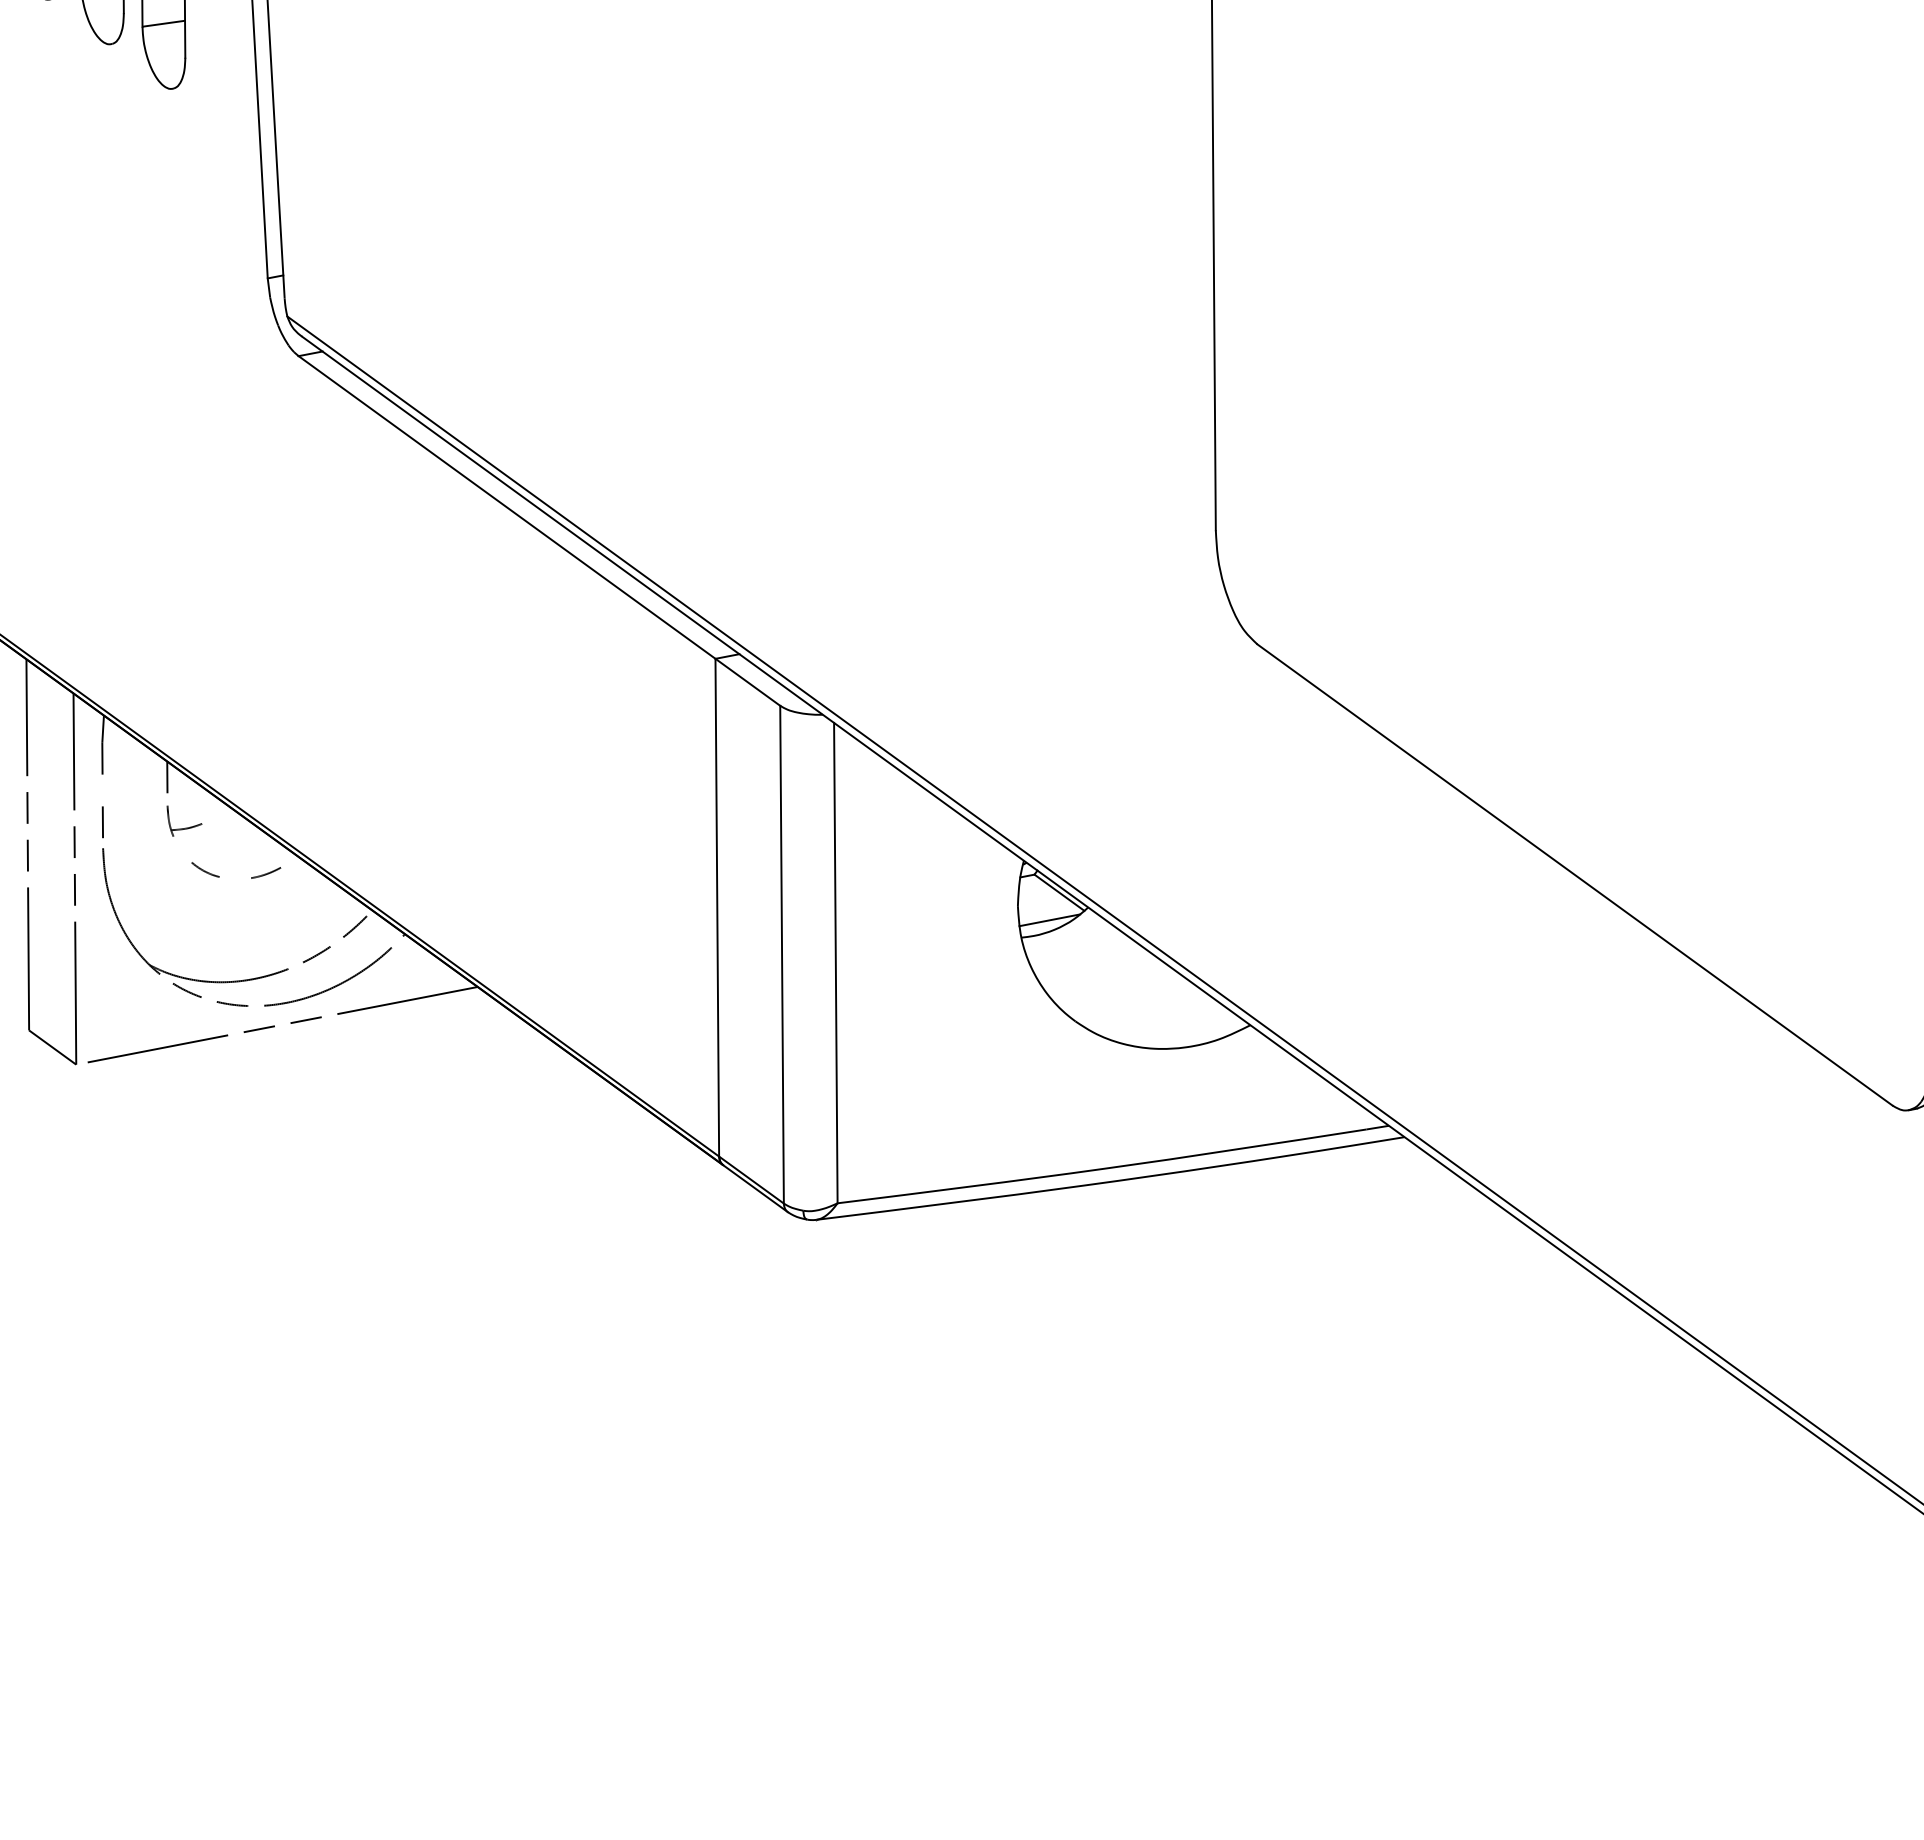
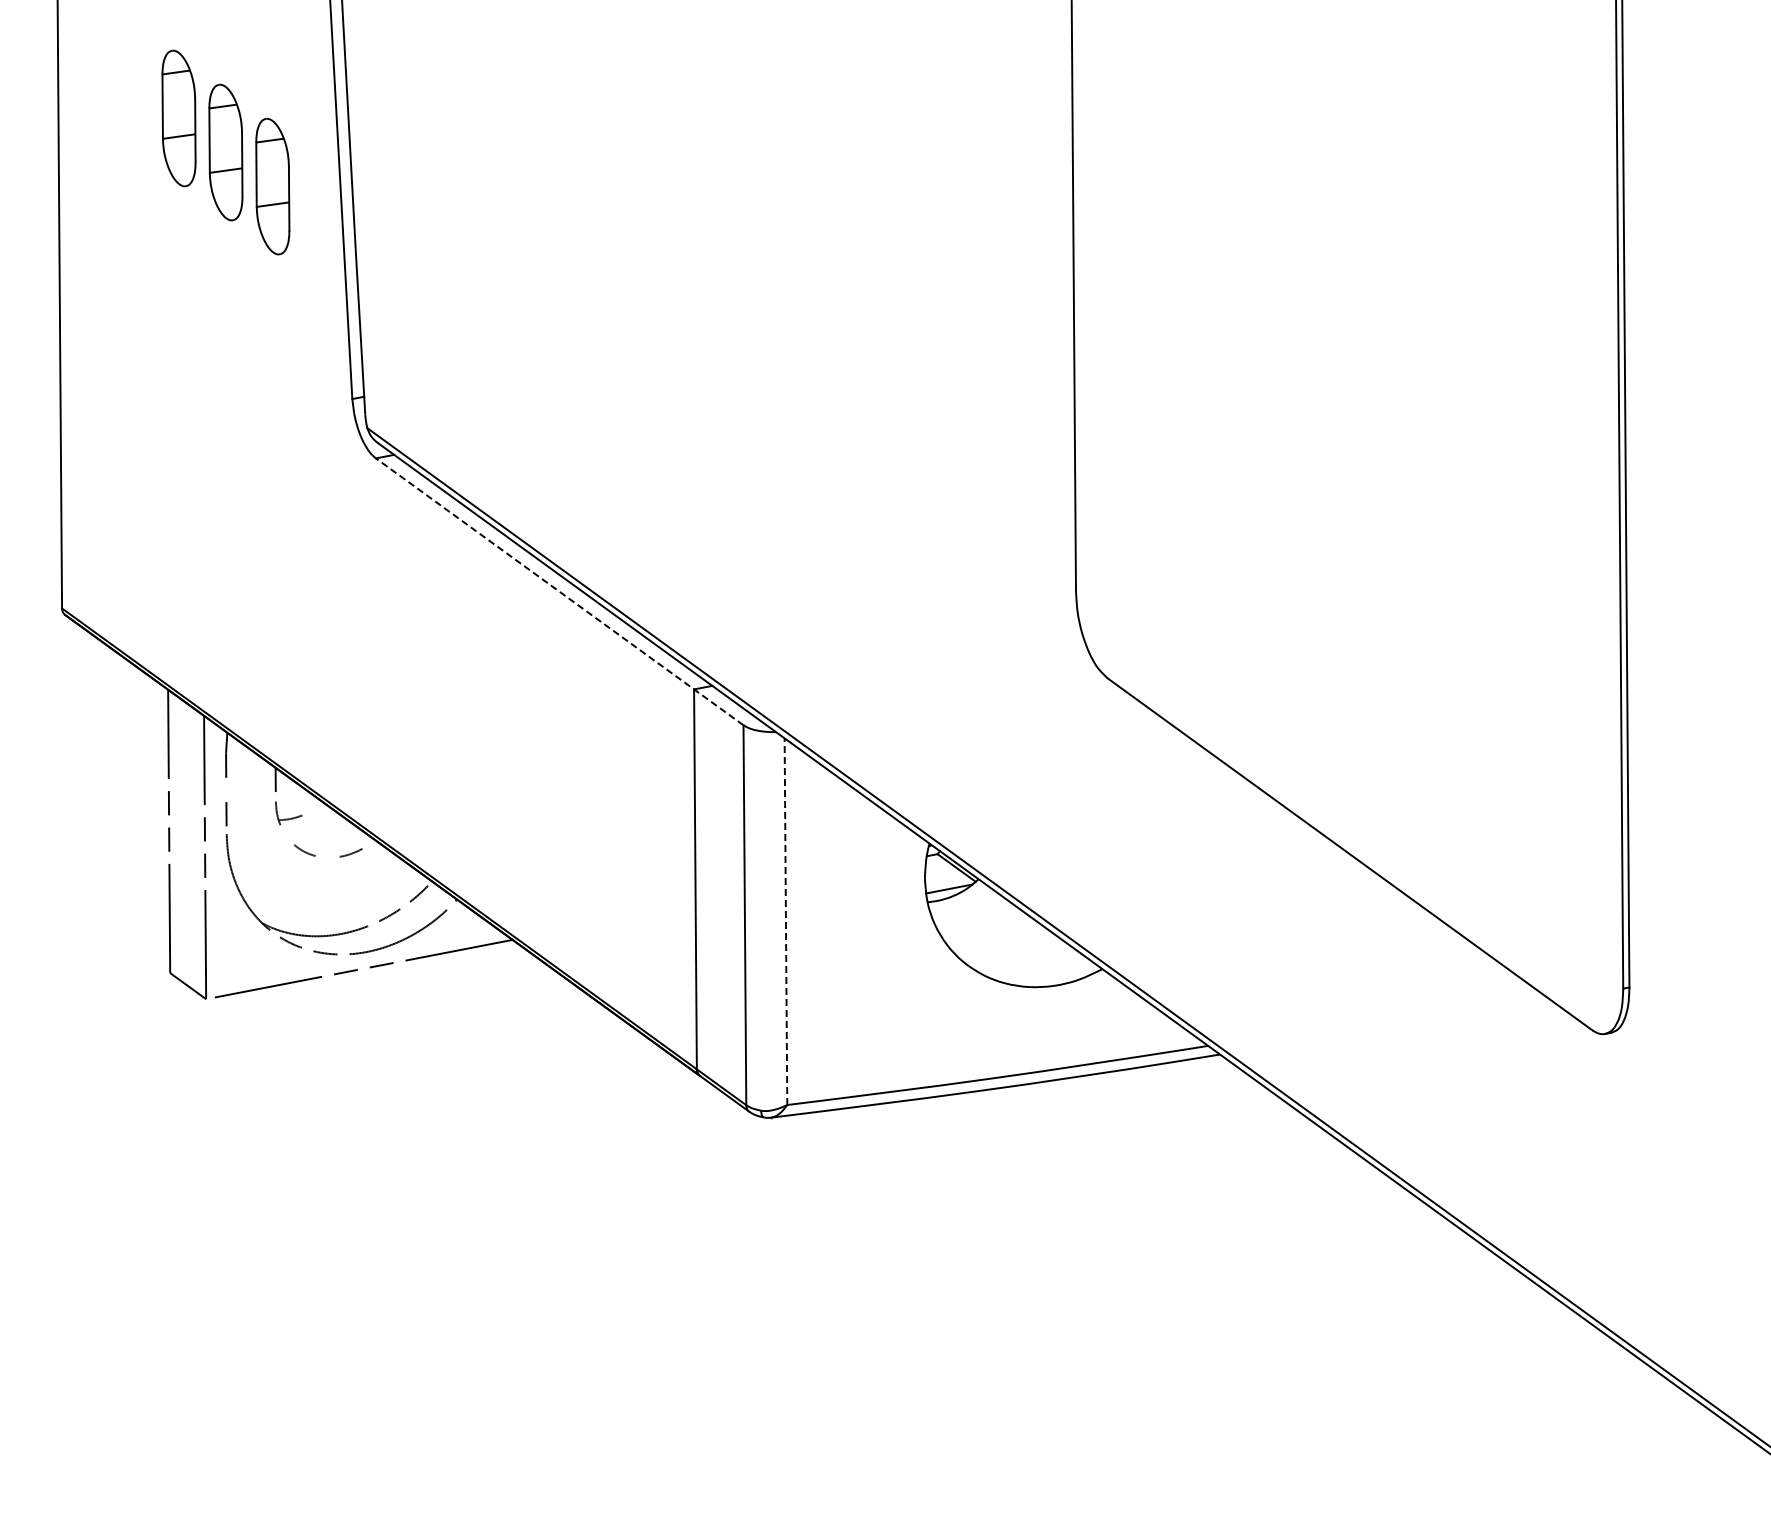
line: (539, 530) -> (559, 591), solid -> dashed
line: (835, 962) -> (785, 921), solid -> dashed

